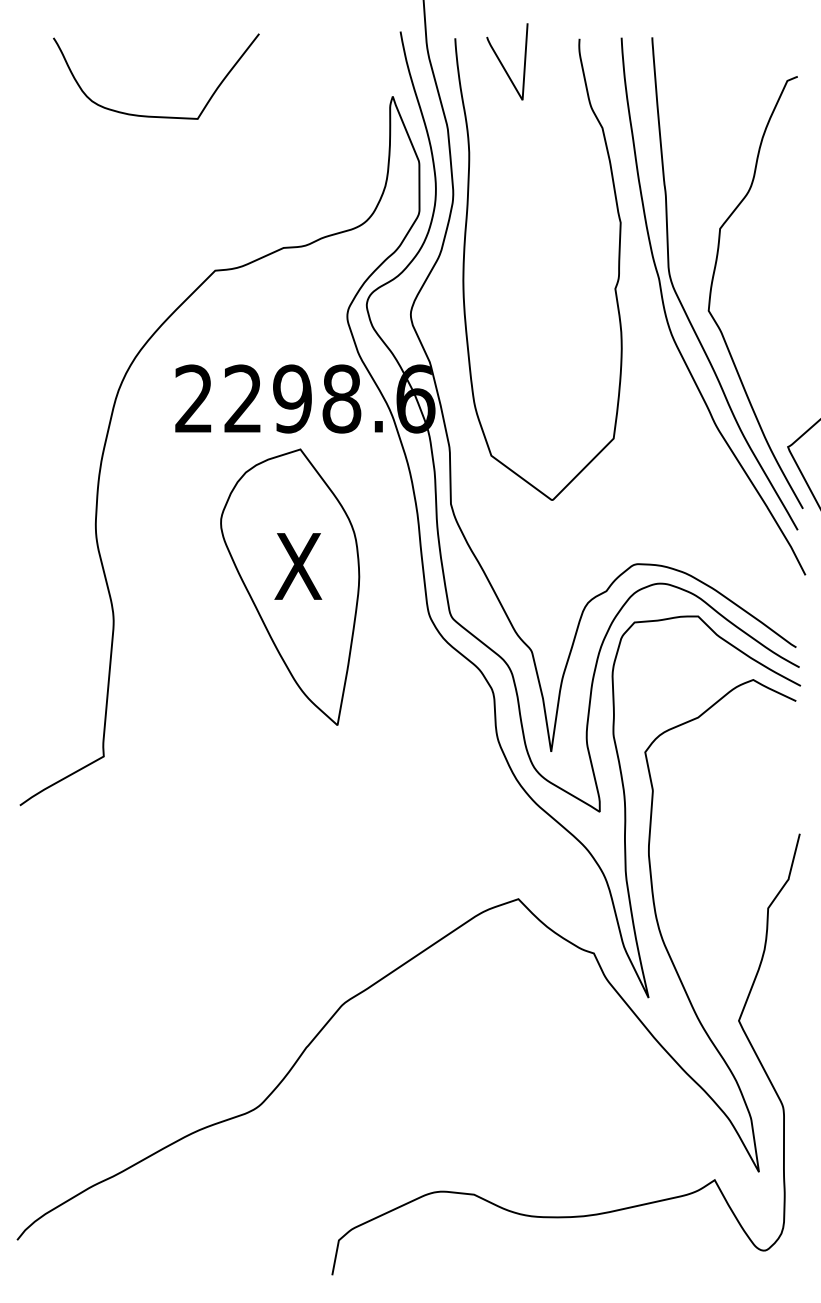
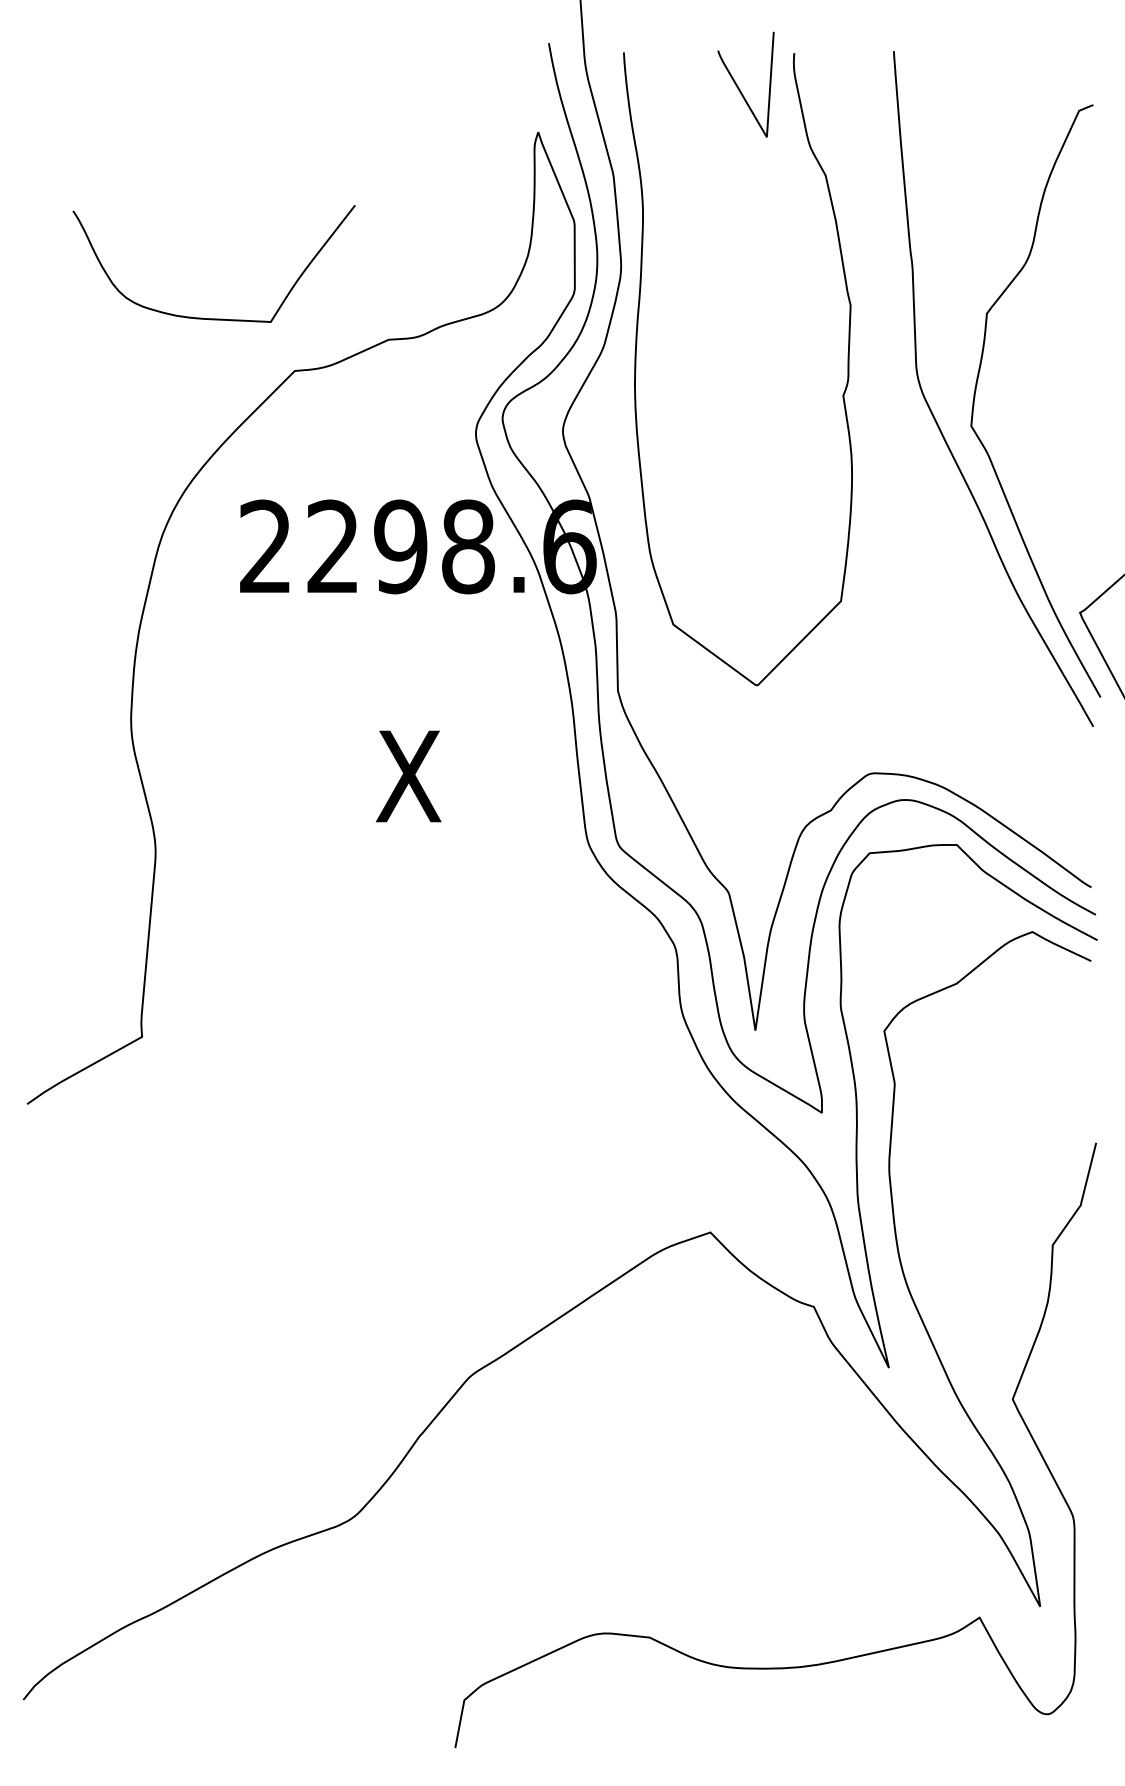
curve: (502, 63) -> (739, 86), moved
curve: (151, 115) -> (207, 317), moved
curve: (667, 317) -> (914, 435), removed
part: (290, 586) -> (398, 803), removed

